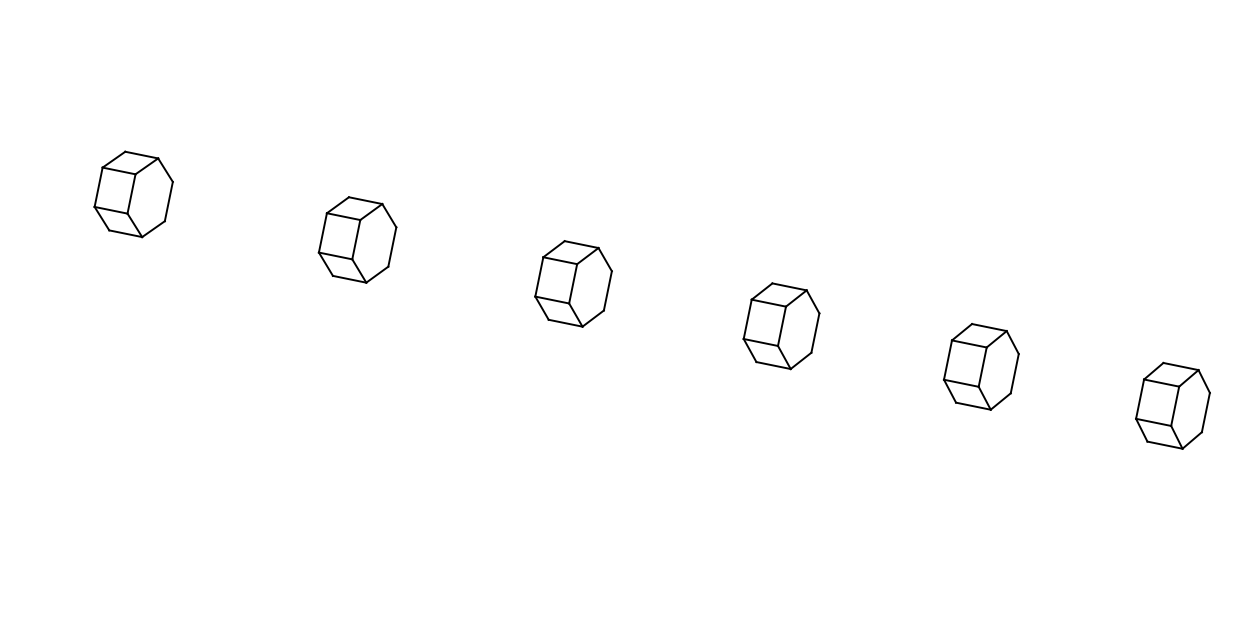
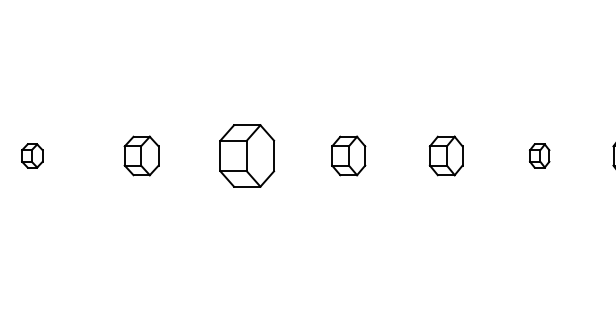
part: (134, 193) -> (32, 155), size x0.6
part: (572, 282) -> (246, 155), size x1.6
part: (1172, 404) -> (539, 155), size x0.6

